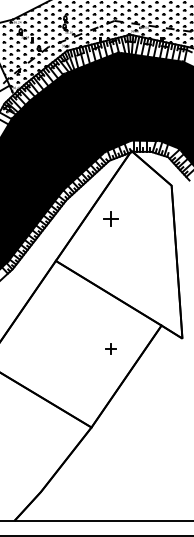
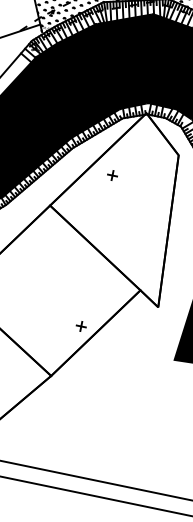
part: (110, 218) -> (112, 175), size x0.62
part: (110, 348) -> (80, 325), moved

